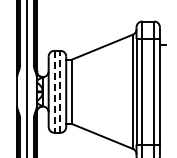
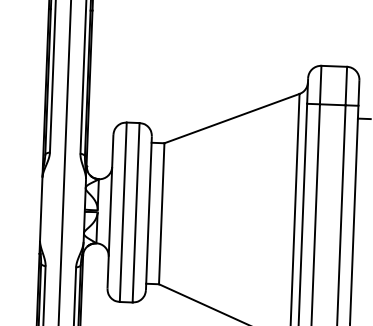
line: (60, 91) -> (136, 212), dashed -> solid
line: (54, 92) -> (123, 213), dashed -> solid

